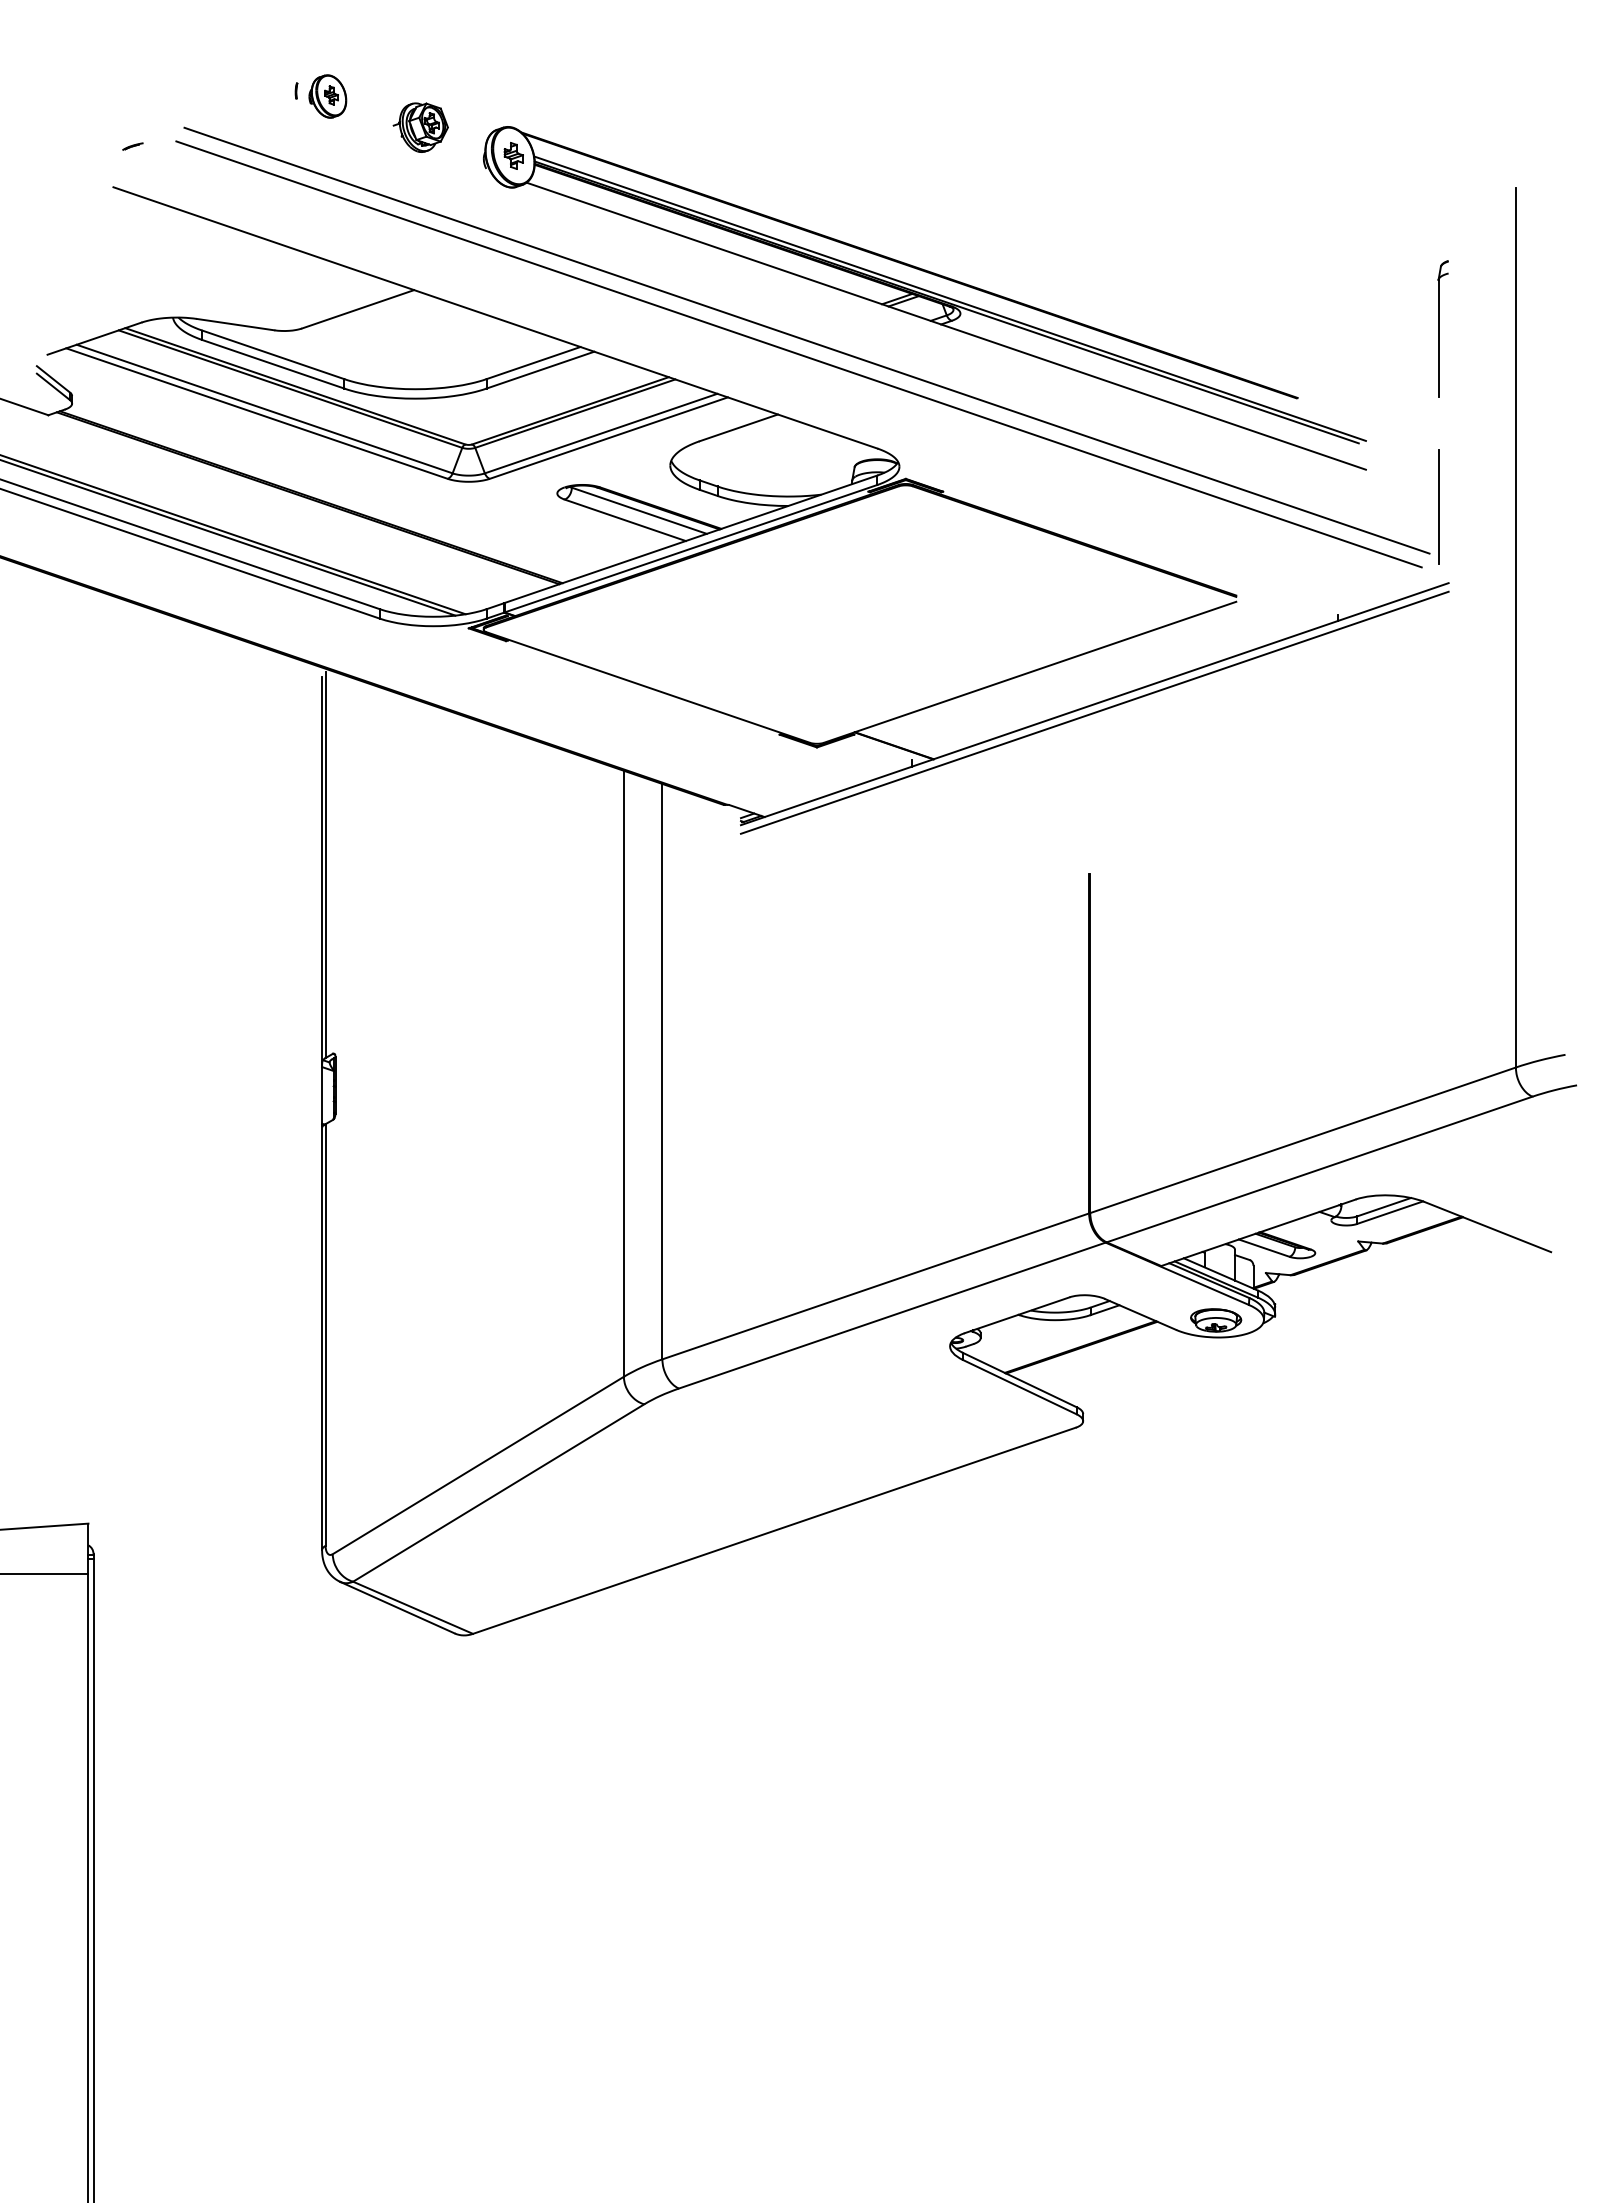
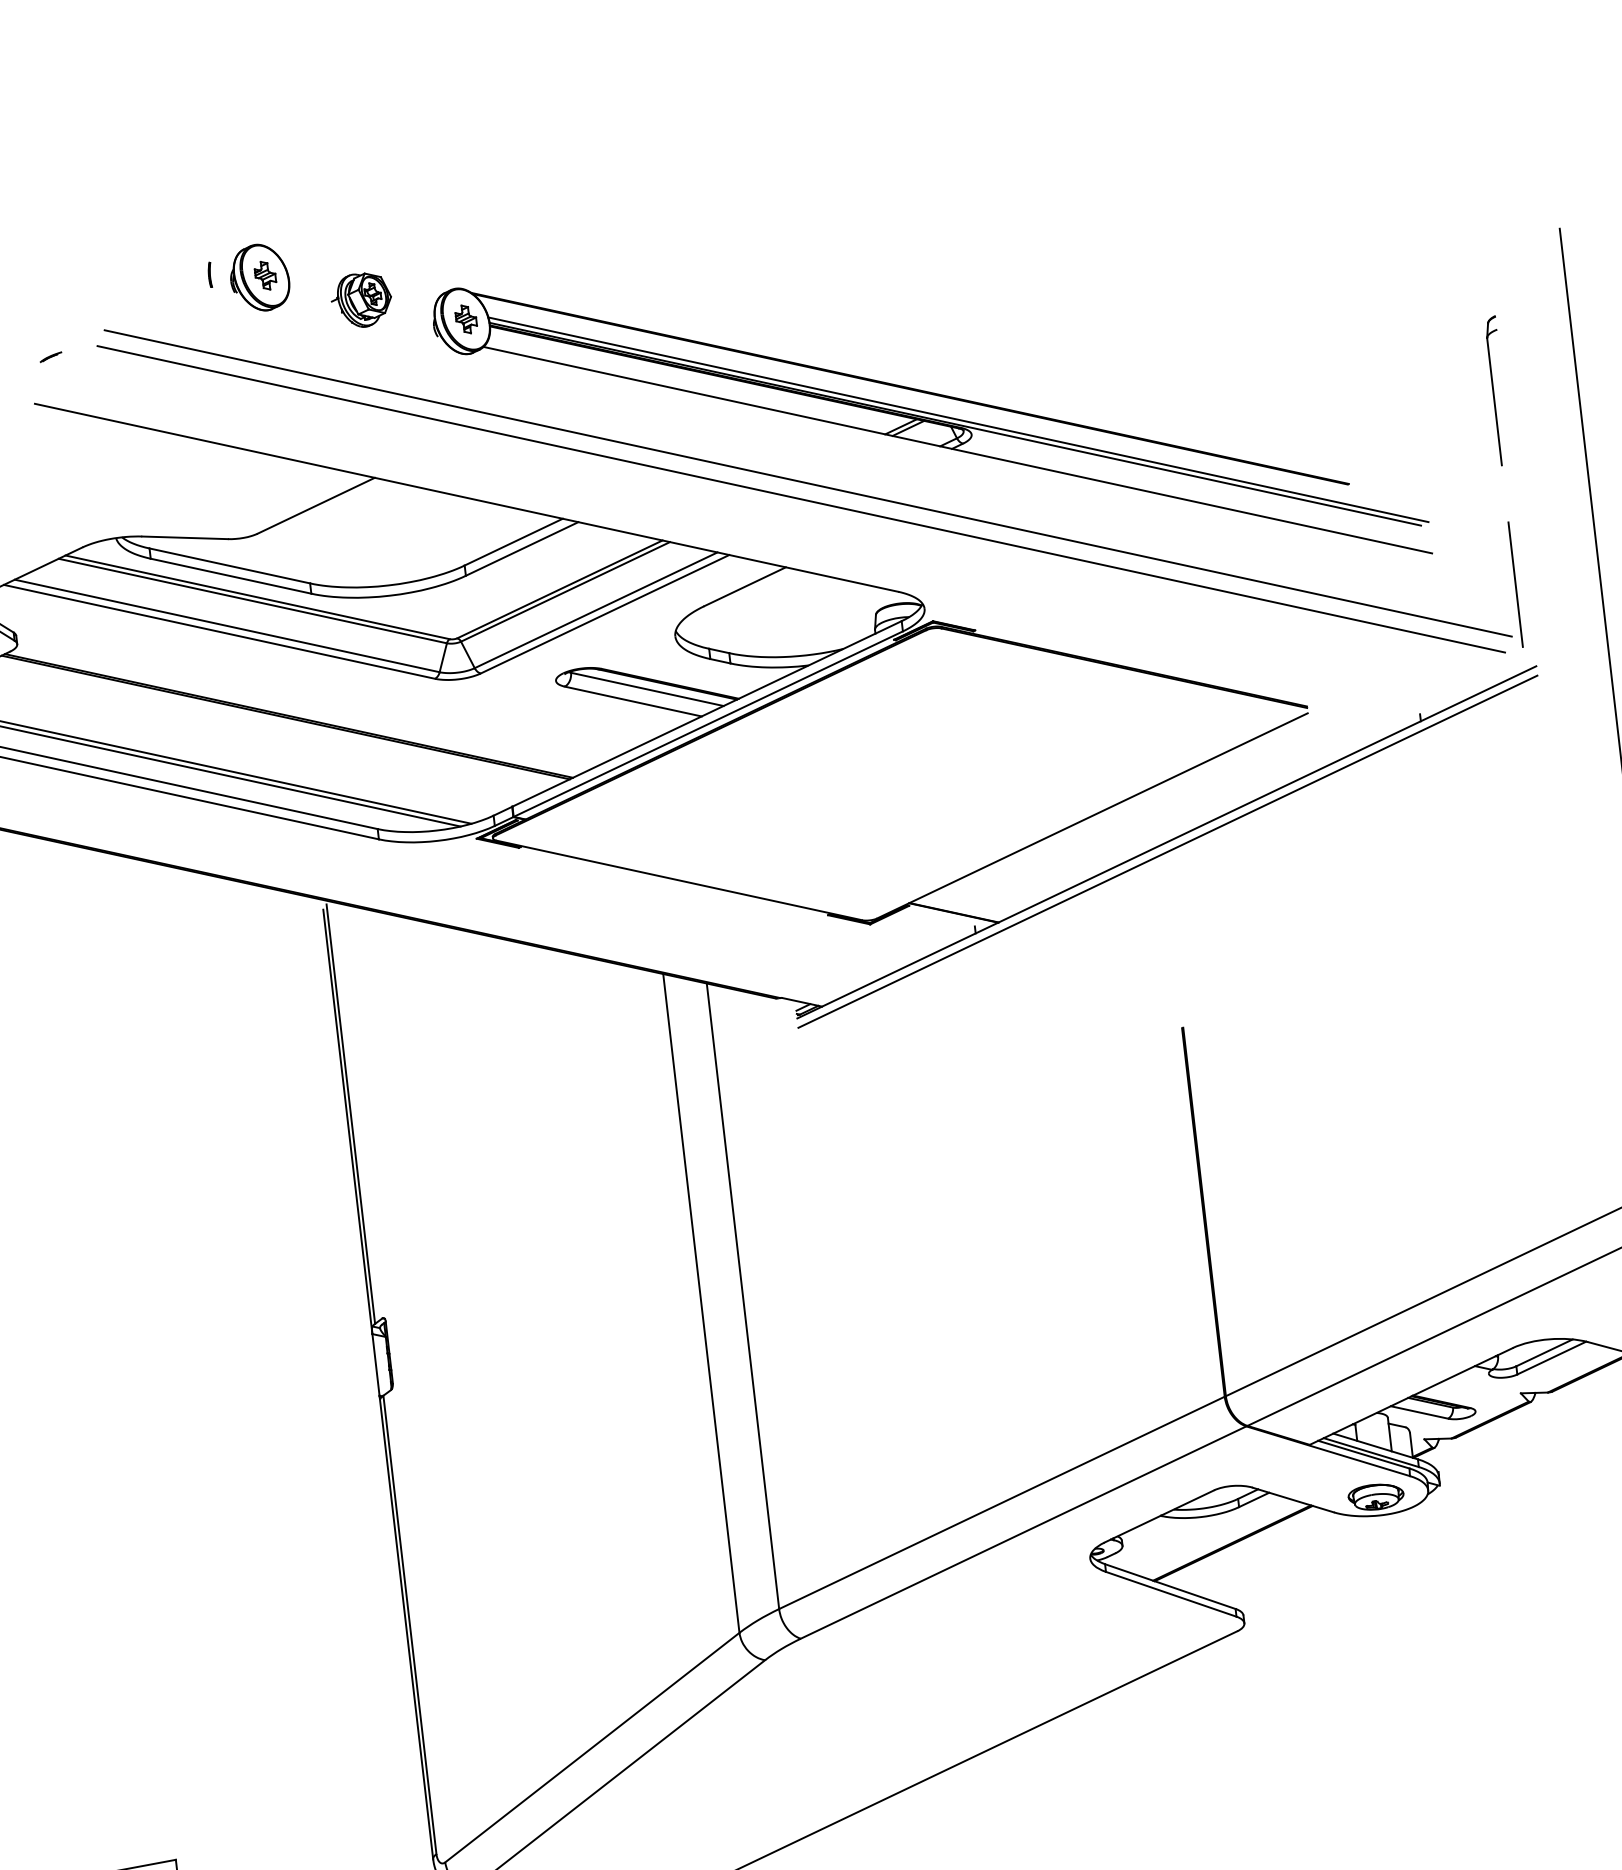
part: (320, 96) -> (248, 279), size x1.43

